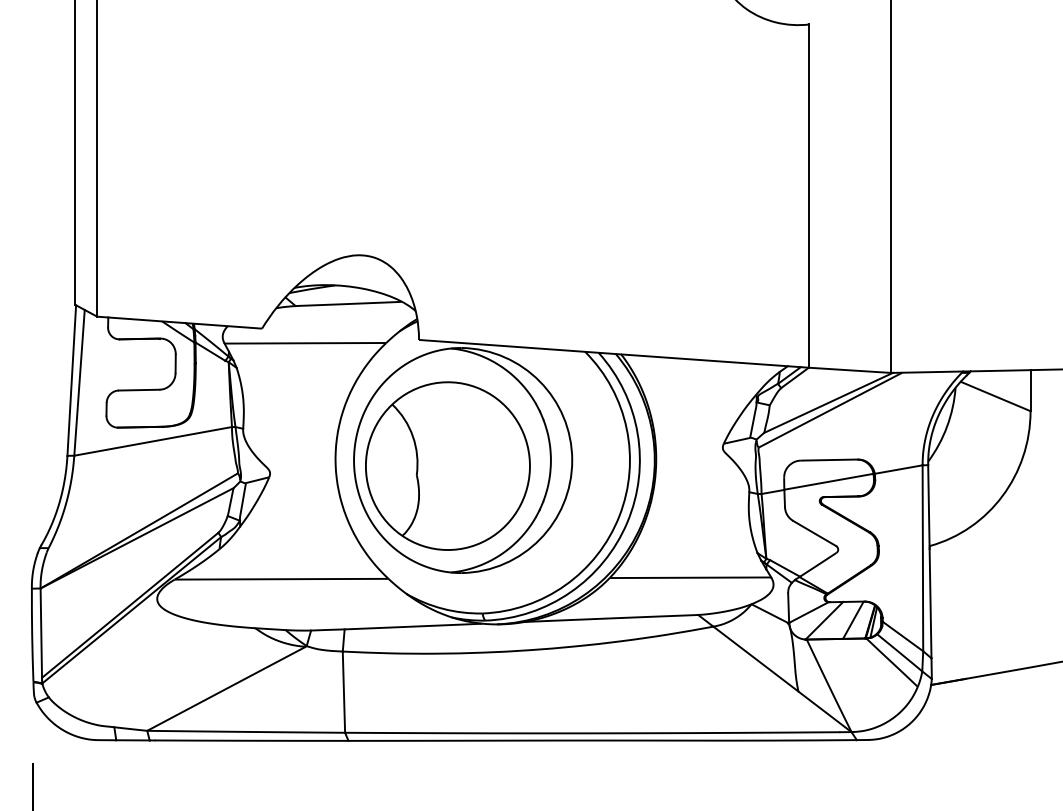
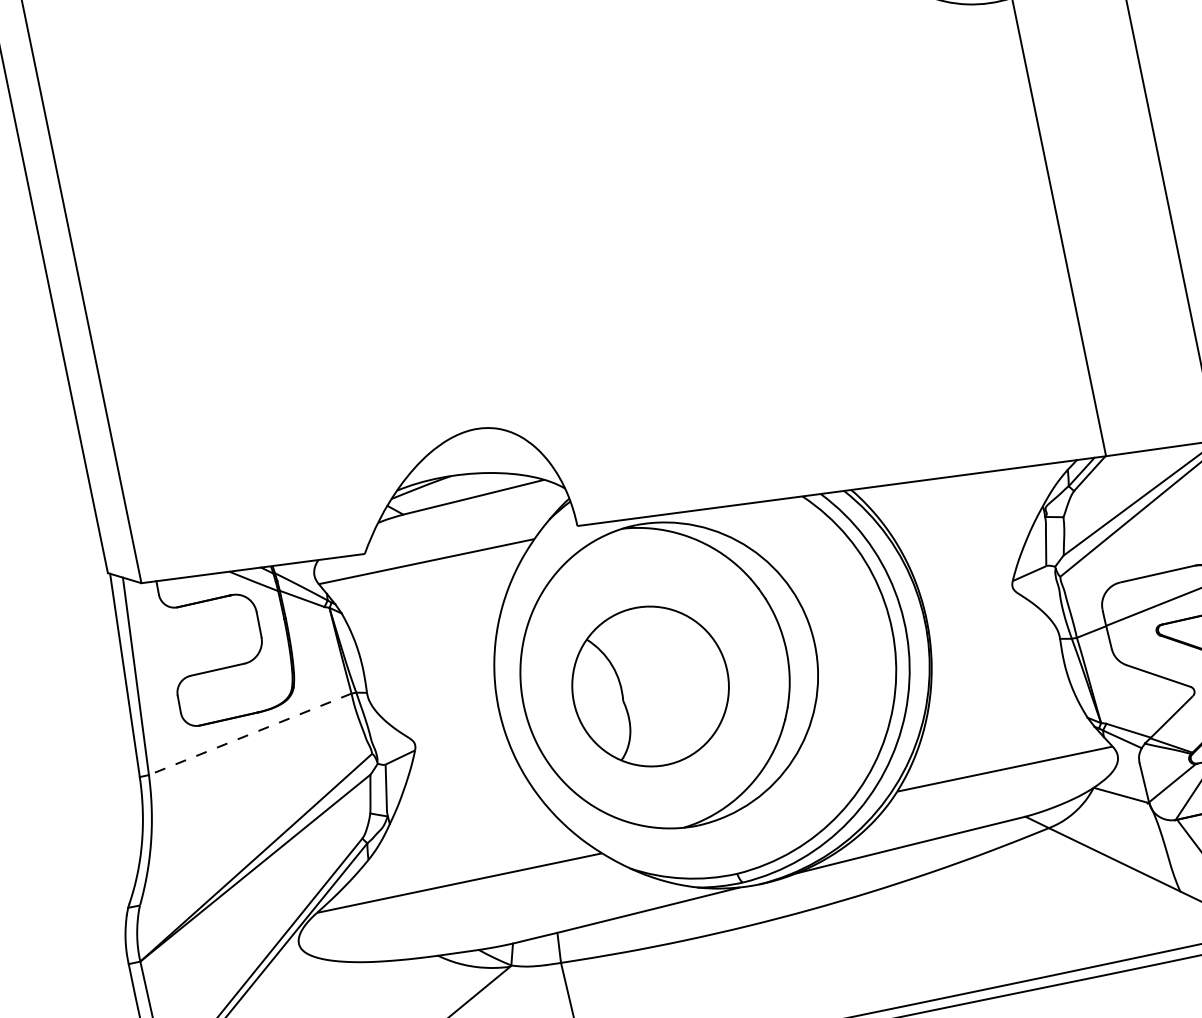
line: (153, 441) -> (250, 734), solid -> dashed
part: (447, 465) -> (649, 685), size x0.7

